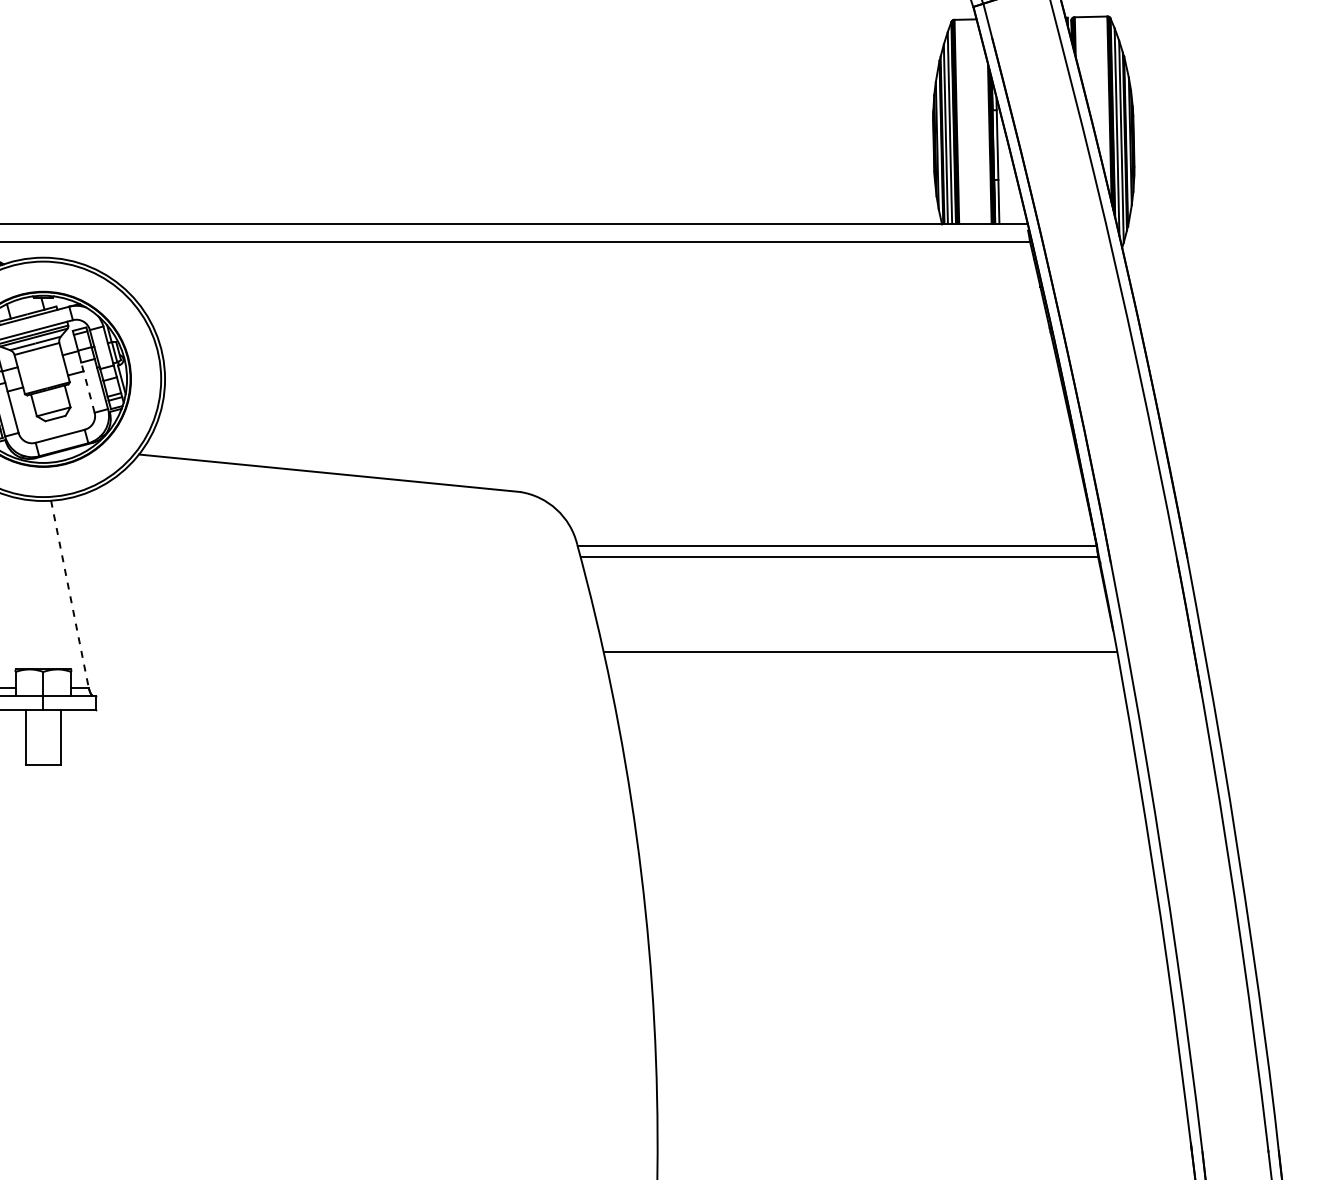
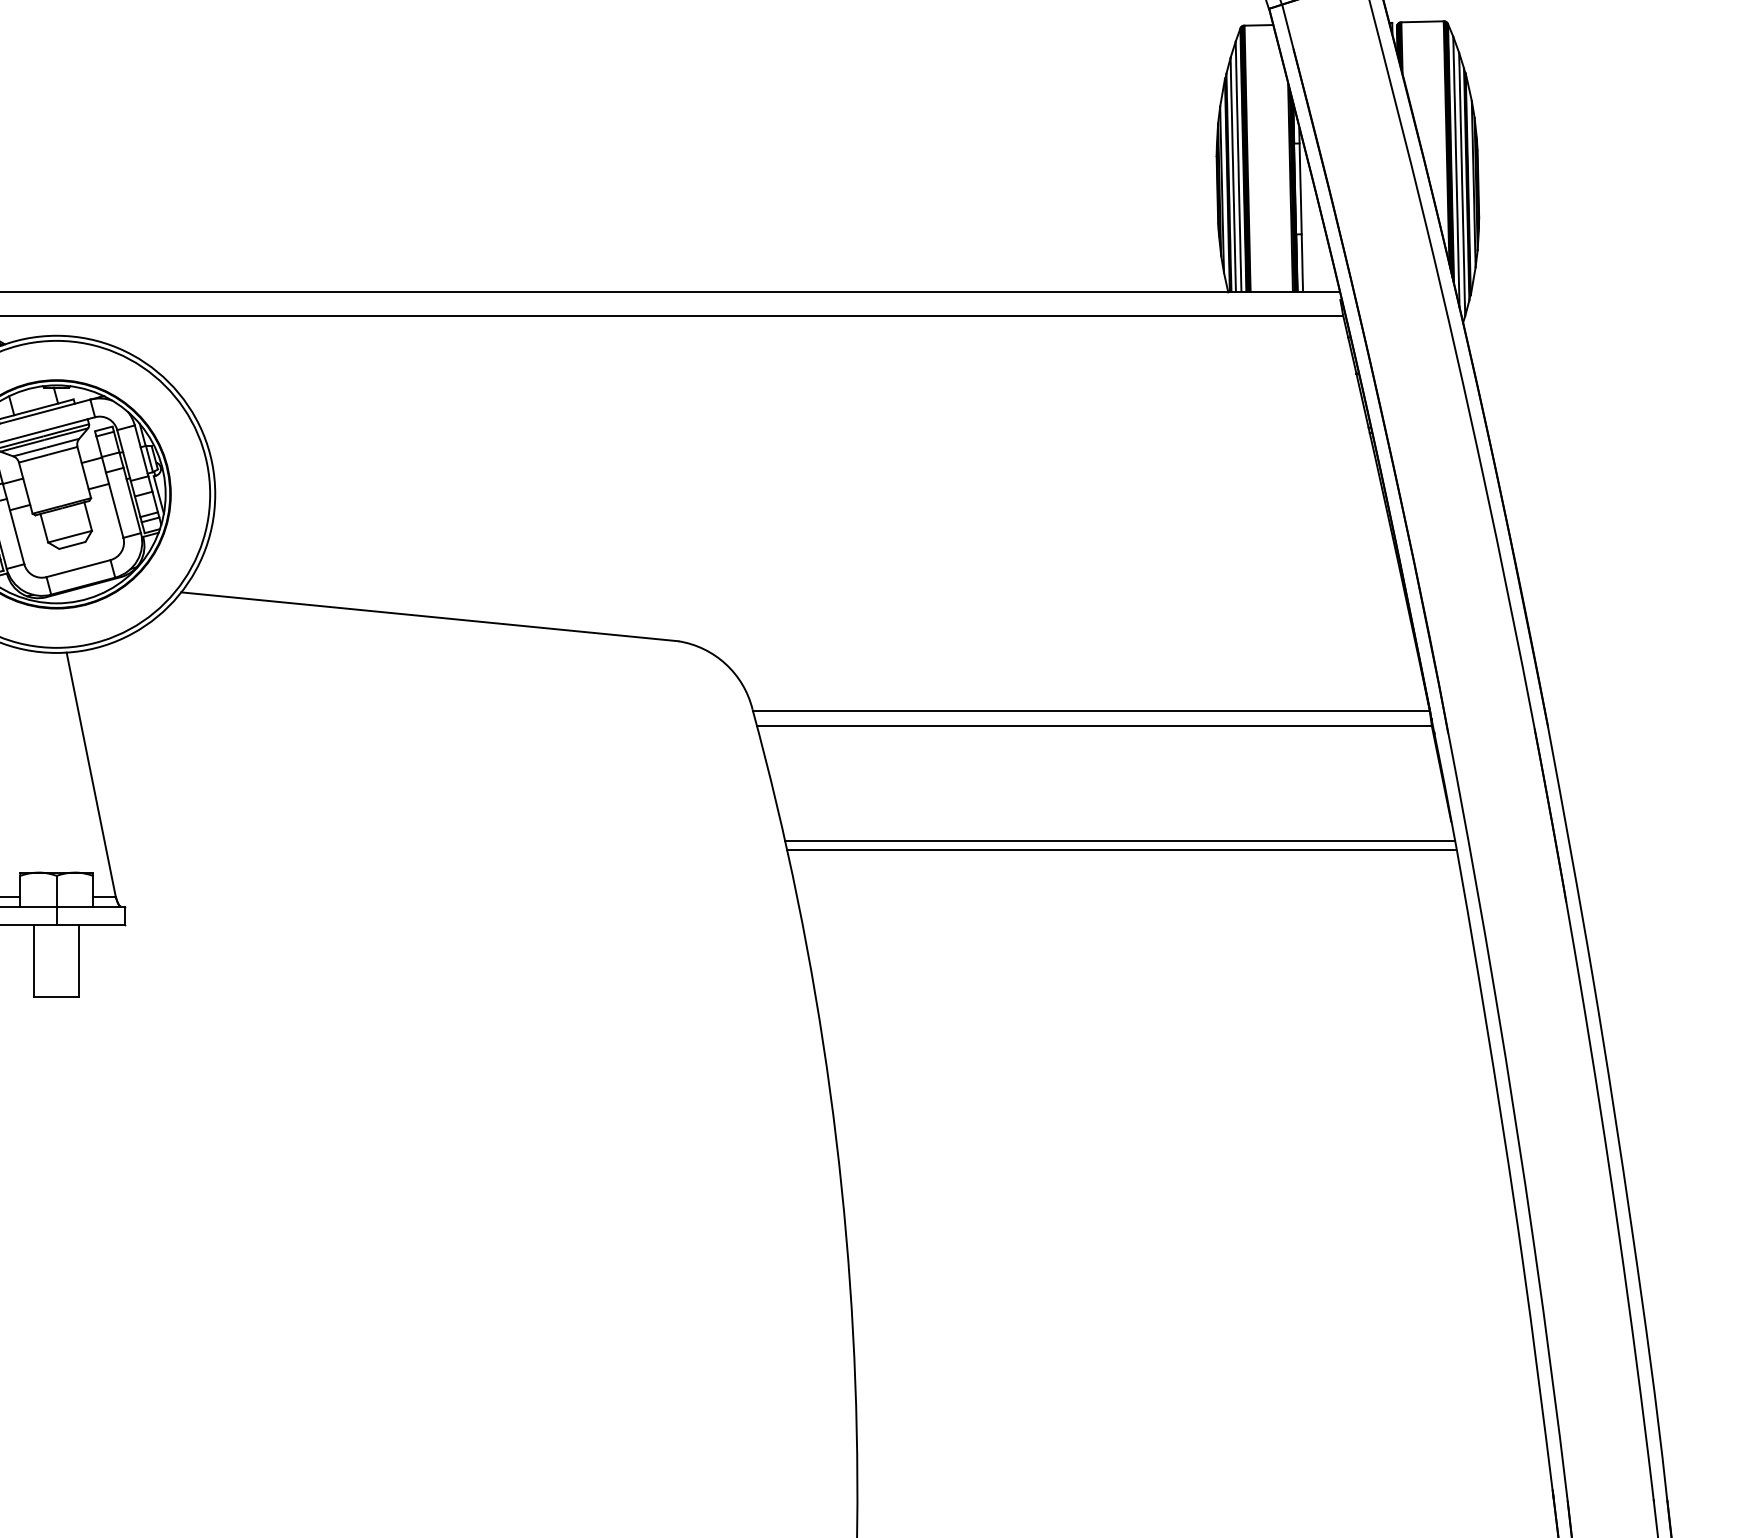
line: (87, 387) -> (114, 505), dashed -> solid
line: (70, 594) -> (91, 774), dashed -> solid
line: (858, 645) -> (1119, 841), added

